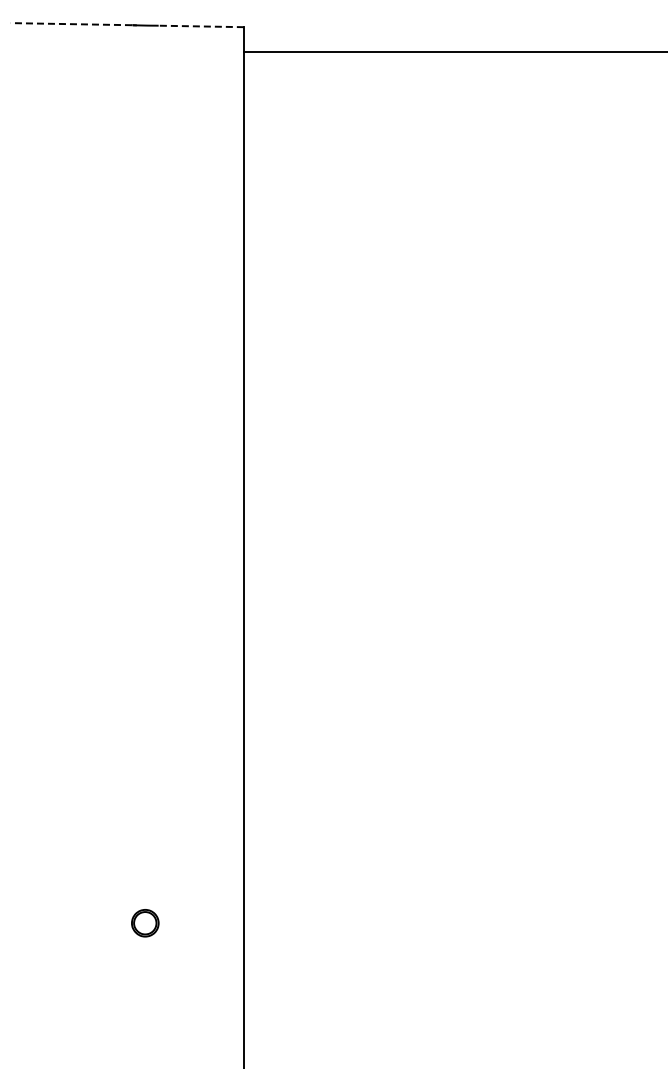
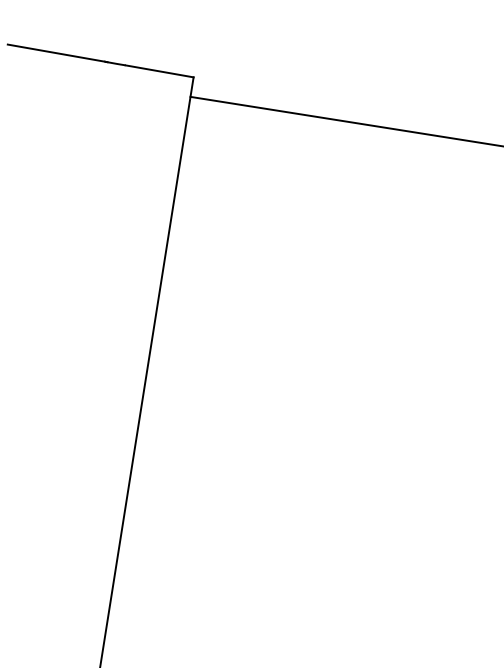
line: (71, 24) -> (56, 53), dashed -> solid
line: (201, 26) -> (159, 71), dashed -> solid

